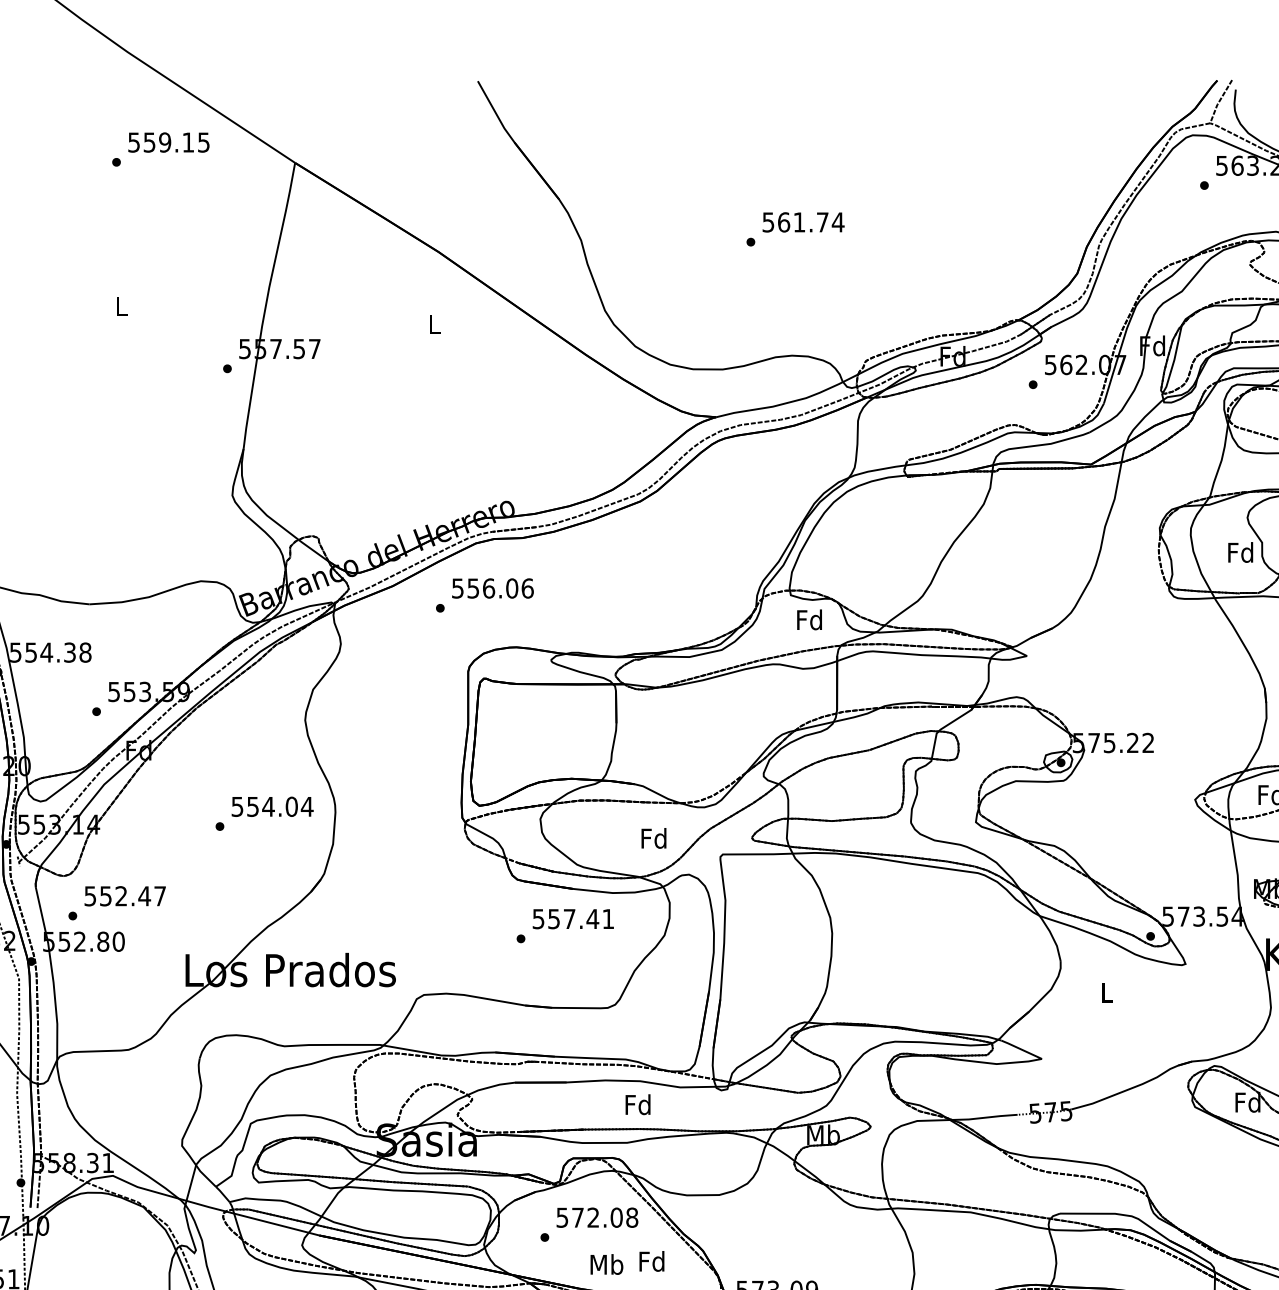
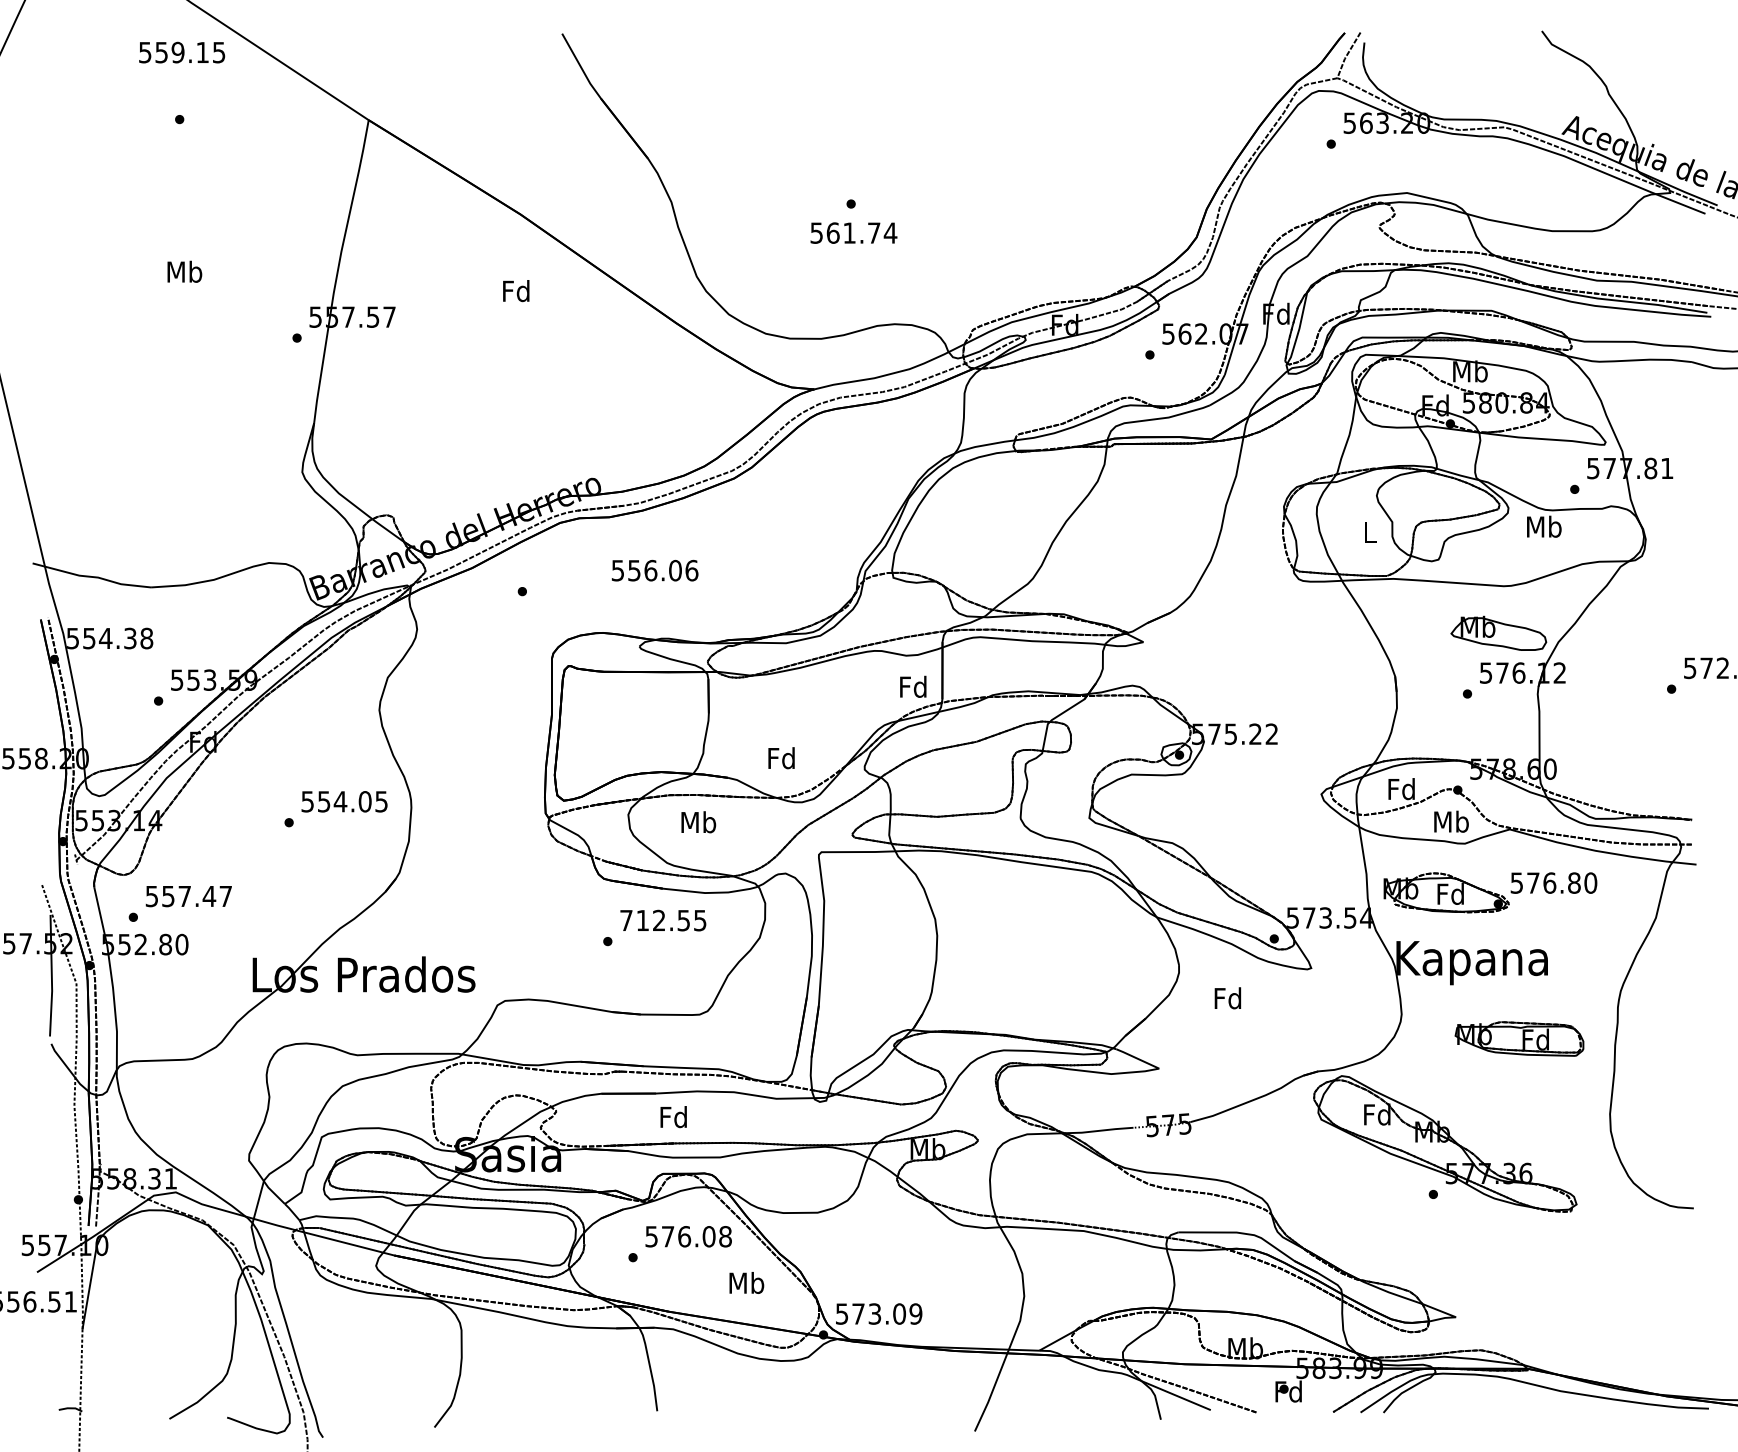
text: (169, 142) -> (182, 52), moved
text: (803, 221) -> (853, 232), moved
text: (121, 305) -> (184, 271), L -> Mb
text: (434, 324) -> (516, 291), L -> Fd
text: (1240, 552) -> (1369, 532), Fd -> L
text: (492, 588) -> (654, 570), moved
text: (809, 619) -> (913, 686), moved
text: (307, 806) -> (381, 801), 554.04 -> 554.05
text: (653, 838) -> (781, 758), moved
text: (121, 895) -> (184, 895), 552.47 -> 557.47
text: (573, 918) -> (663, 920), 557.41 -> 712.55
text: (1106, 992) -> (1227, 998), L -> Fd
text: (637, 1105) -> (673, 1117), moved
text: (593, 1217) -> (684, 1236), 572.08 -> 576.08
text: (652, 1260) -> (746, 1282), Fd -> Mb
text: (606, 1264) -> (698, 822), moved

